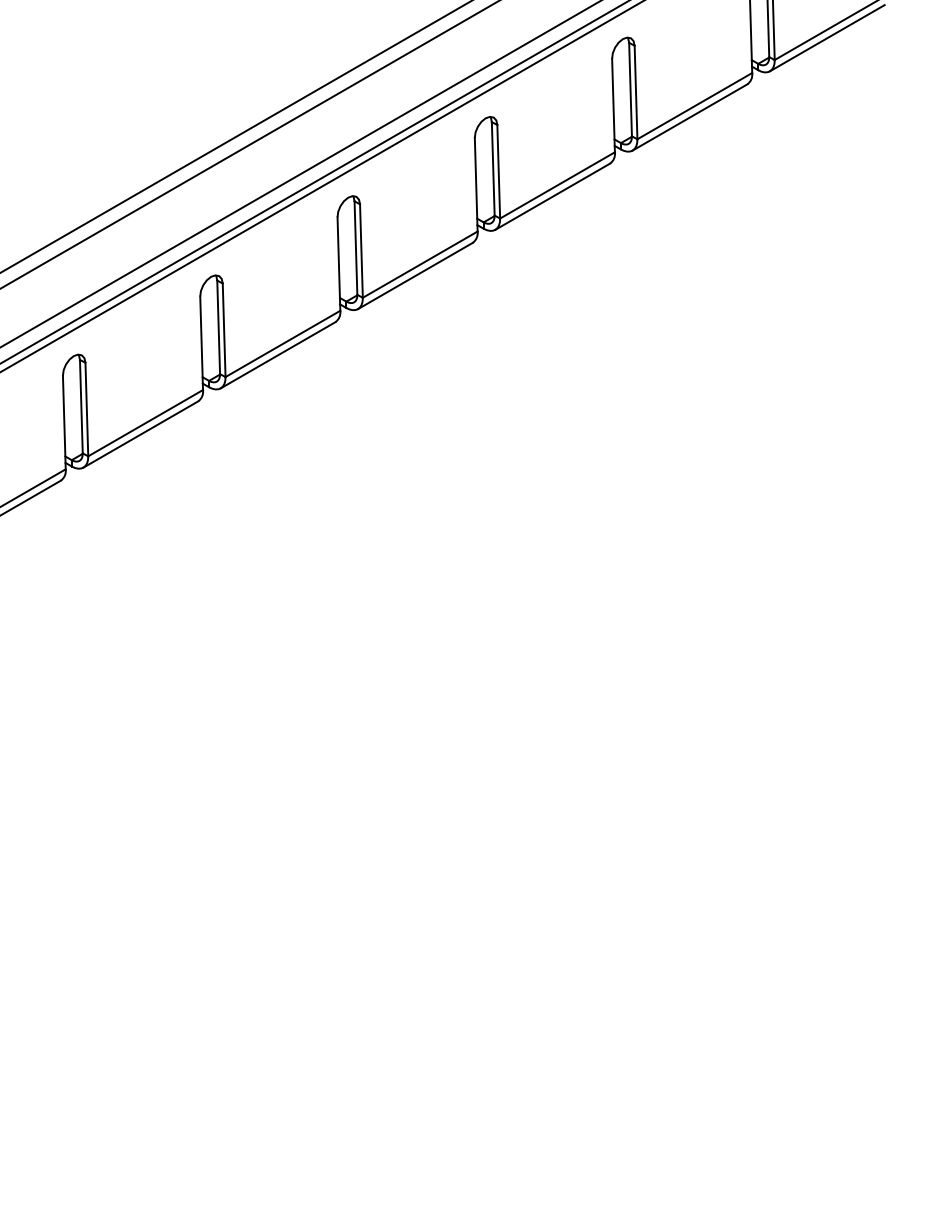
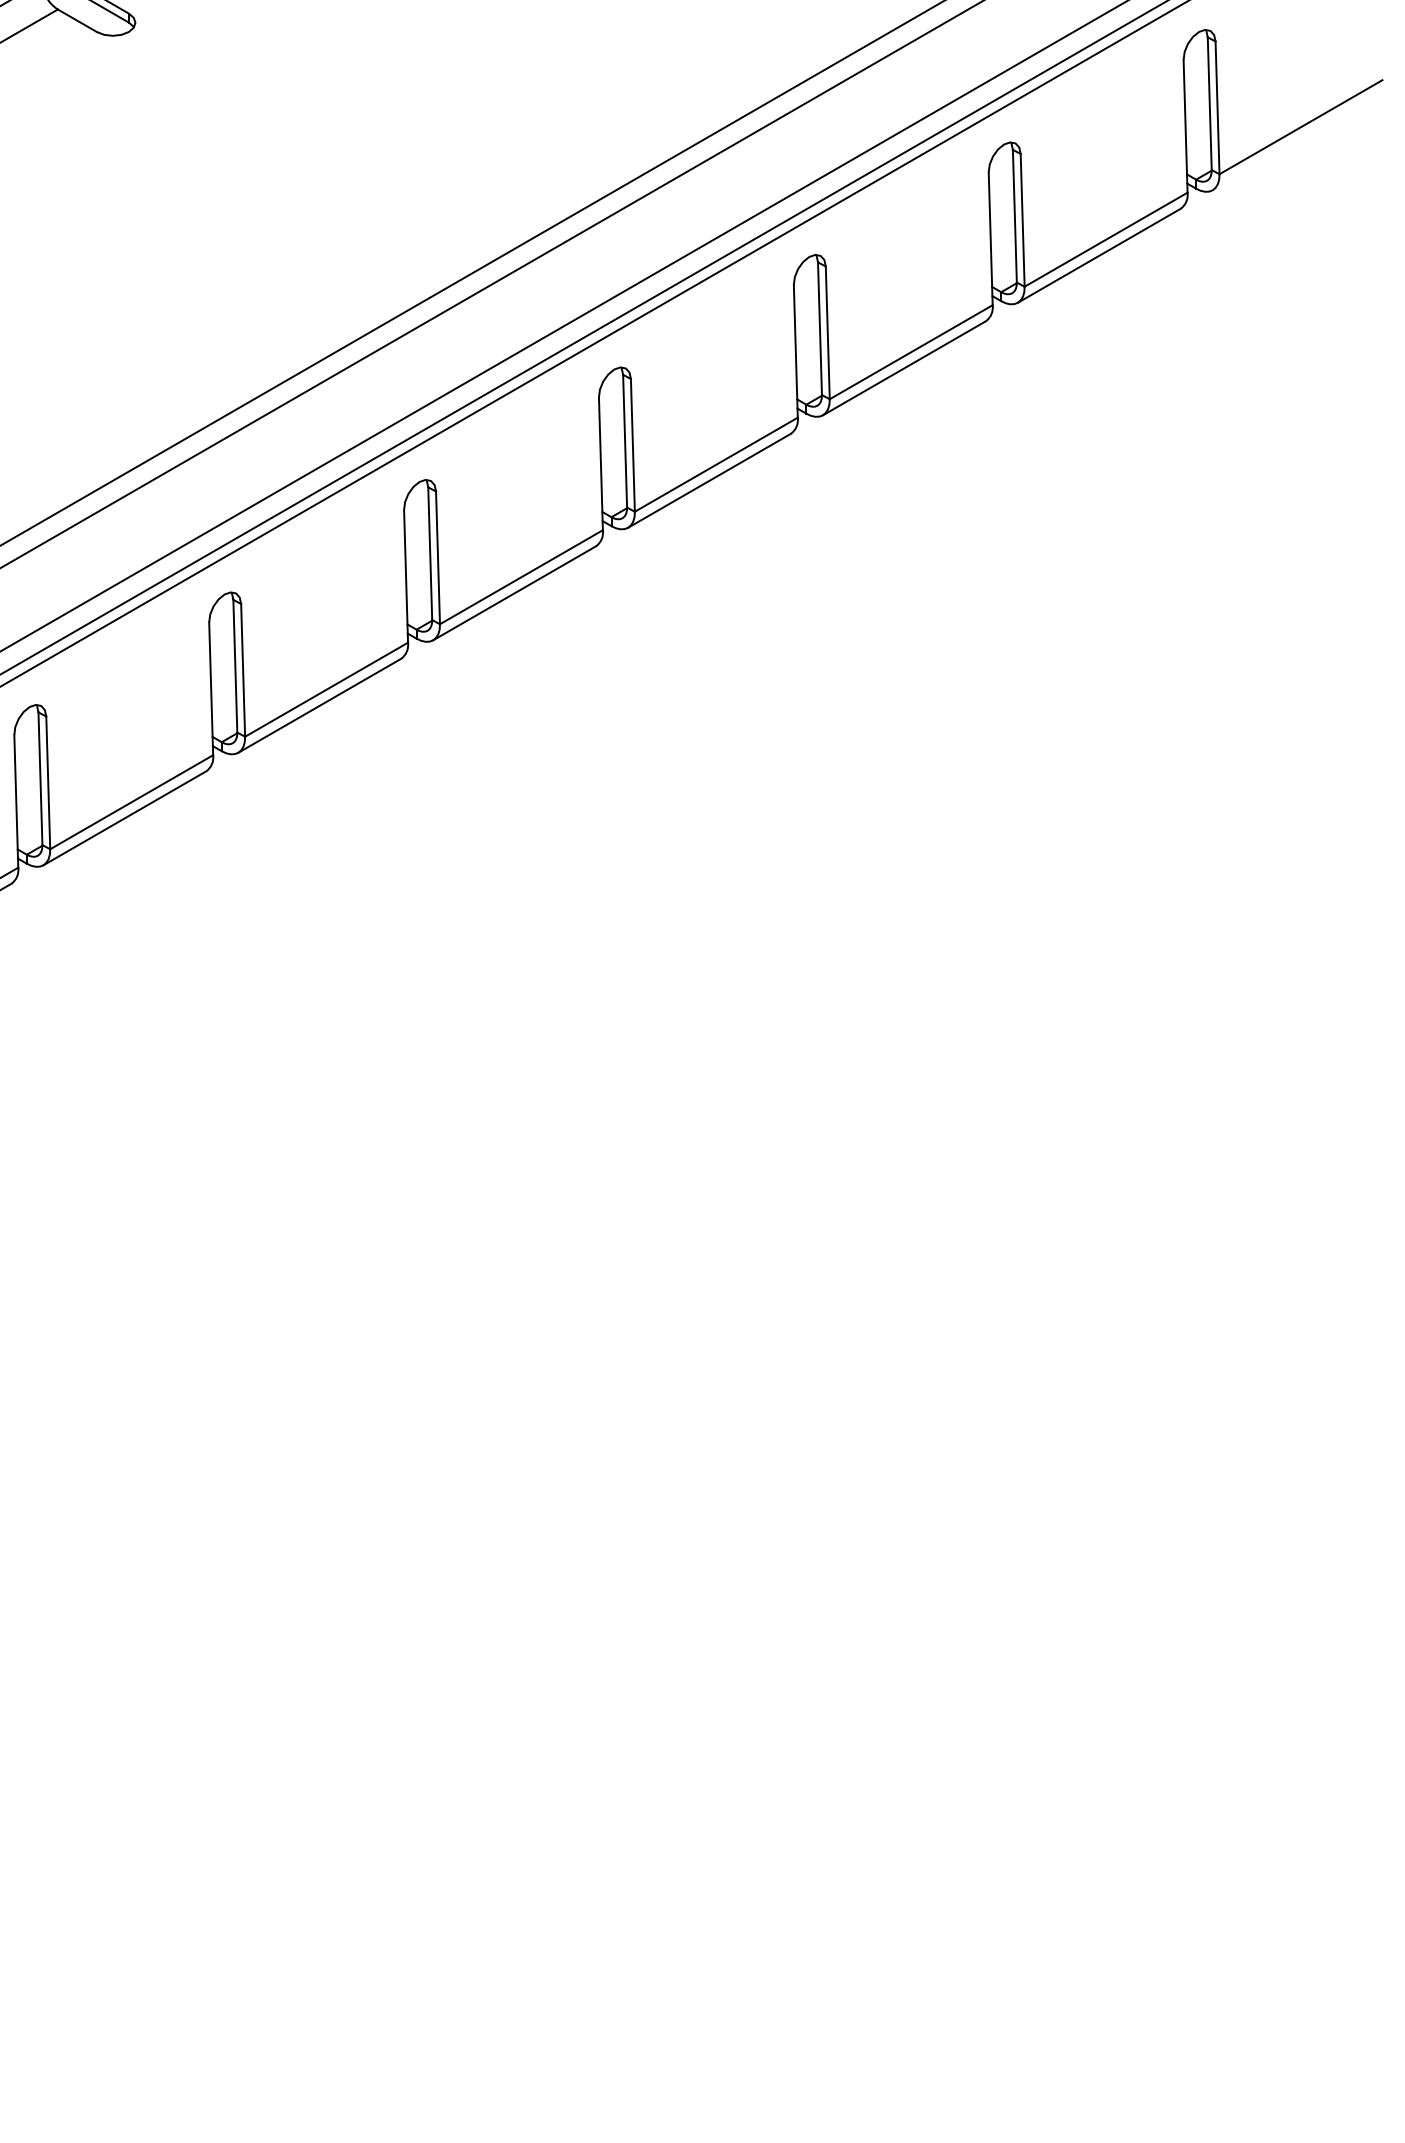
line: (826, 38) -> (1293, 143), removed

